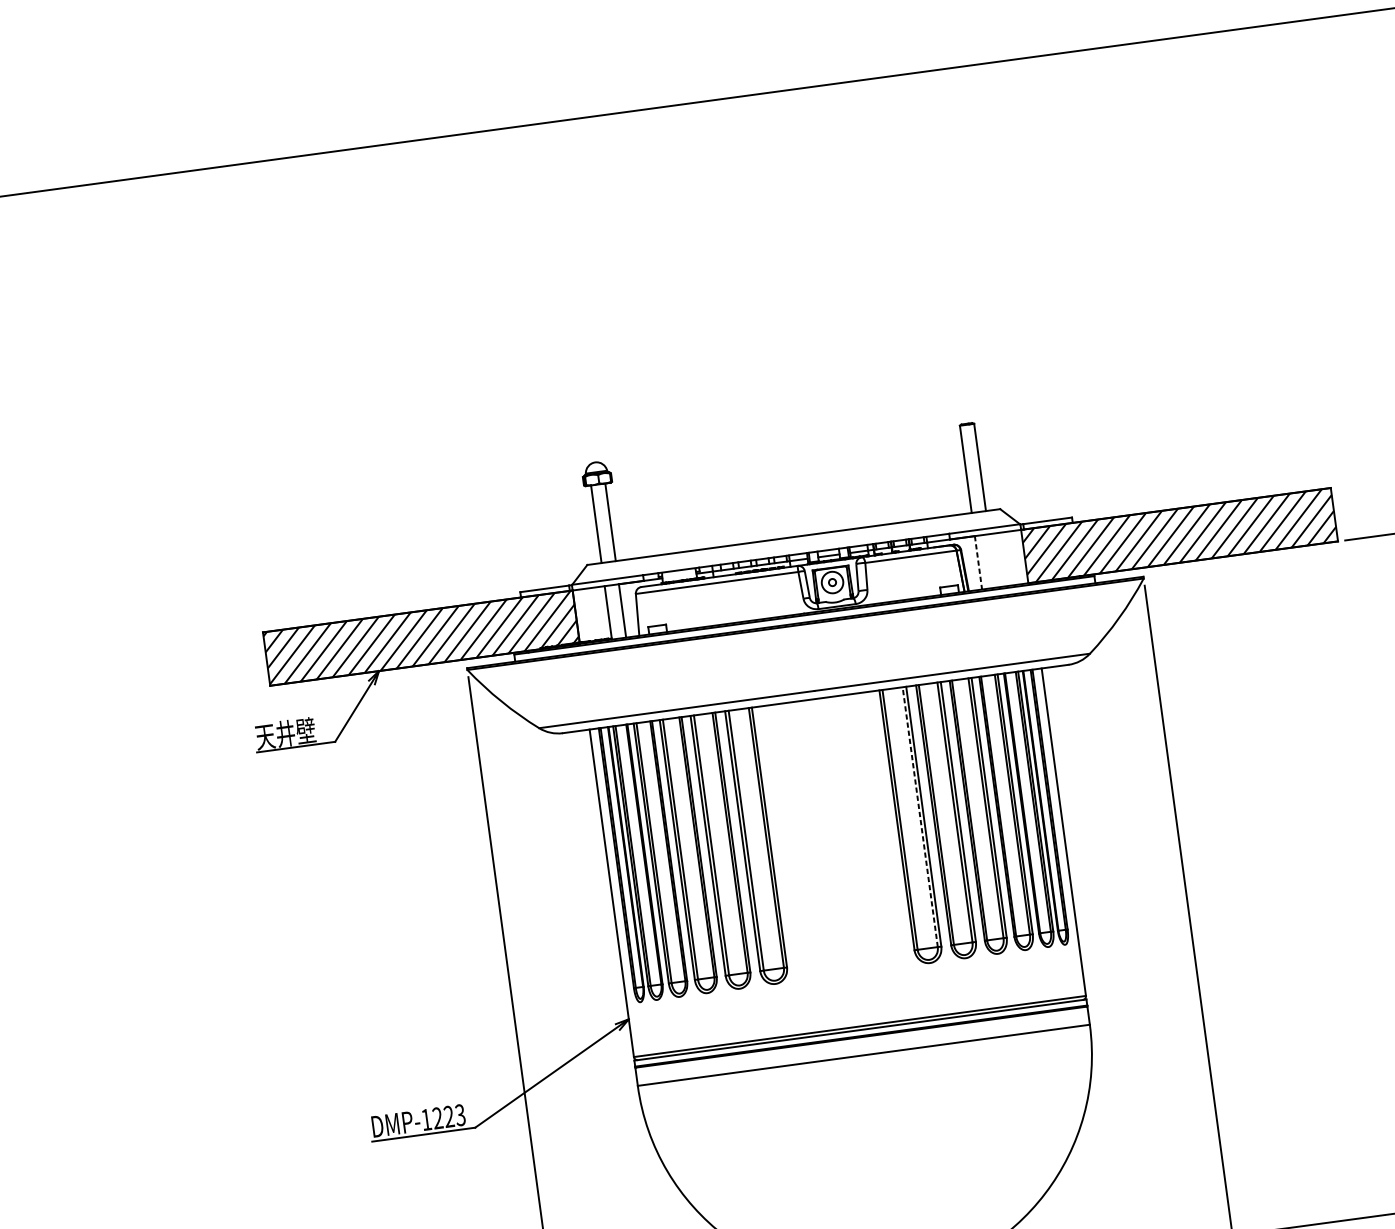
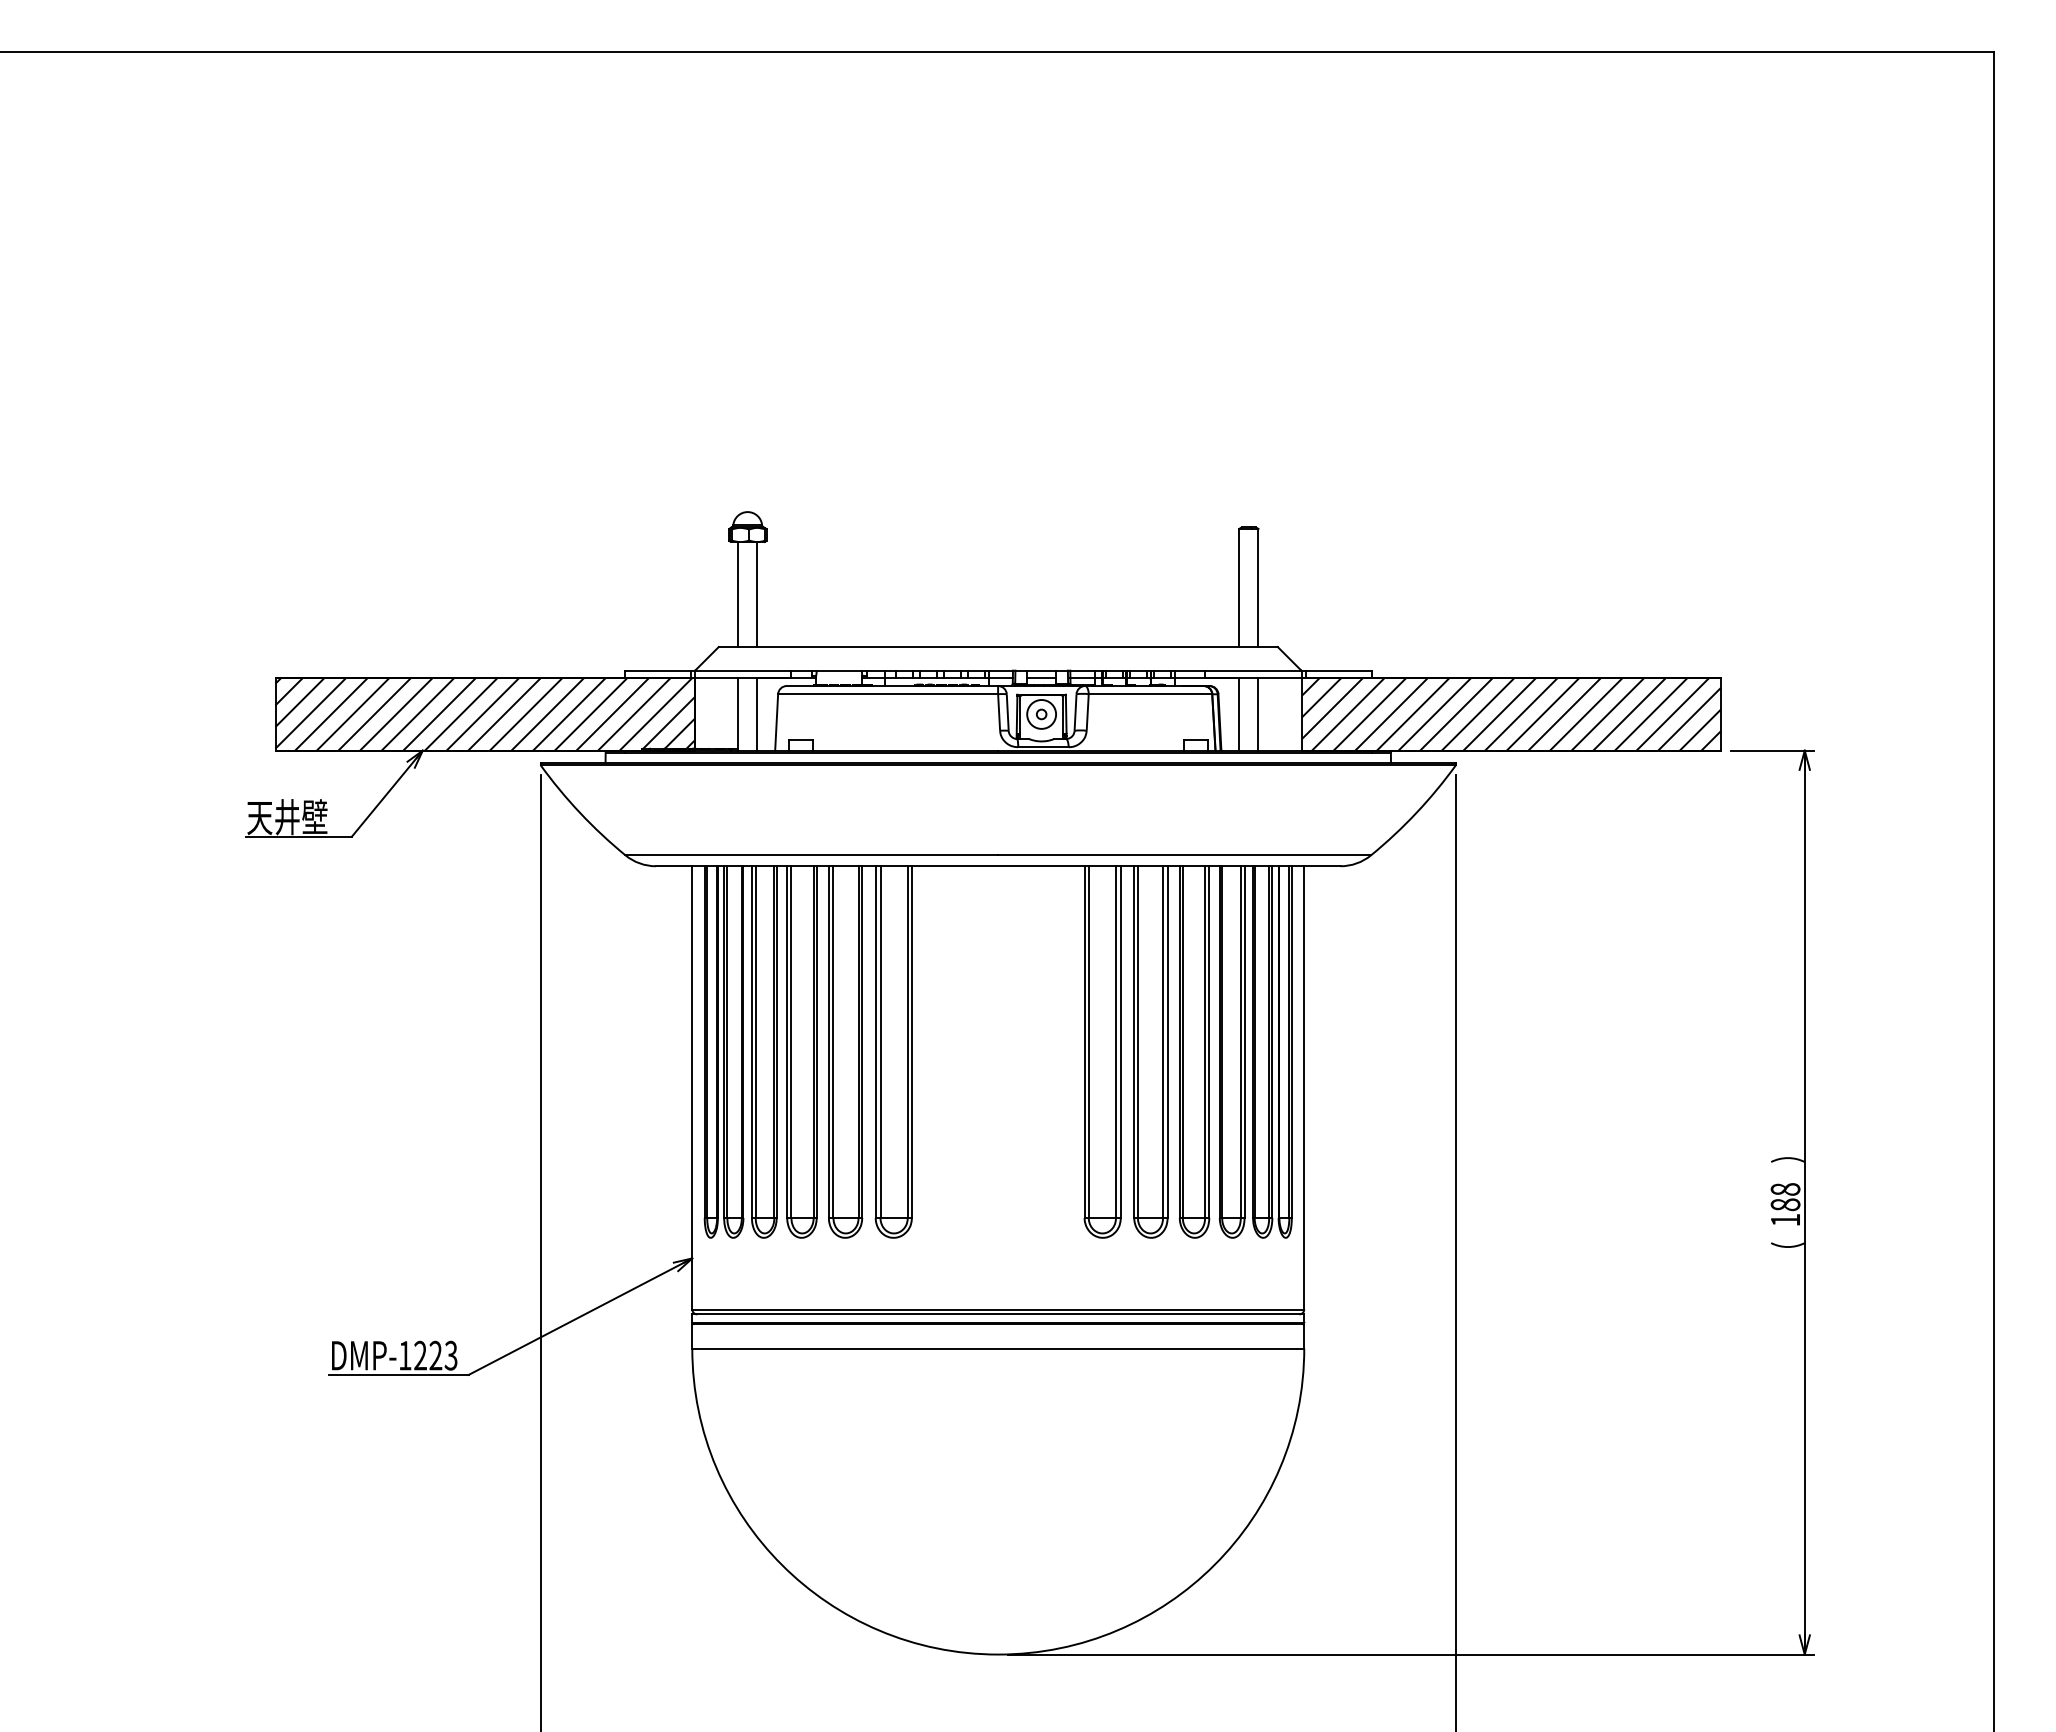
line: (992, 560) -> (1258, 714), added
line: (978, 562) -> (1239, 714), dashed -> solid
line: (920, 817) -> (1116, 1042), dashed -> solid

